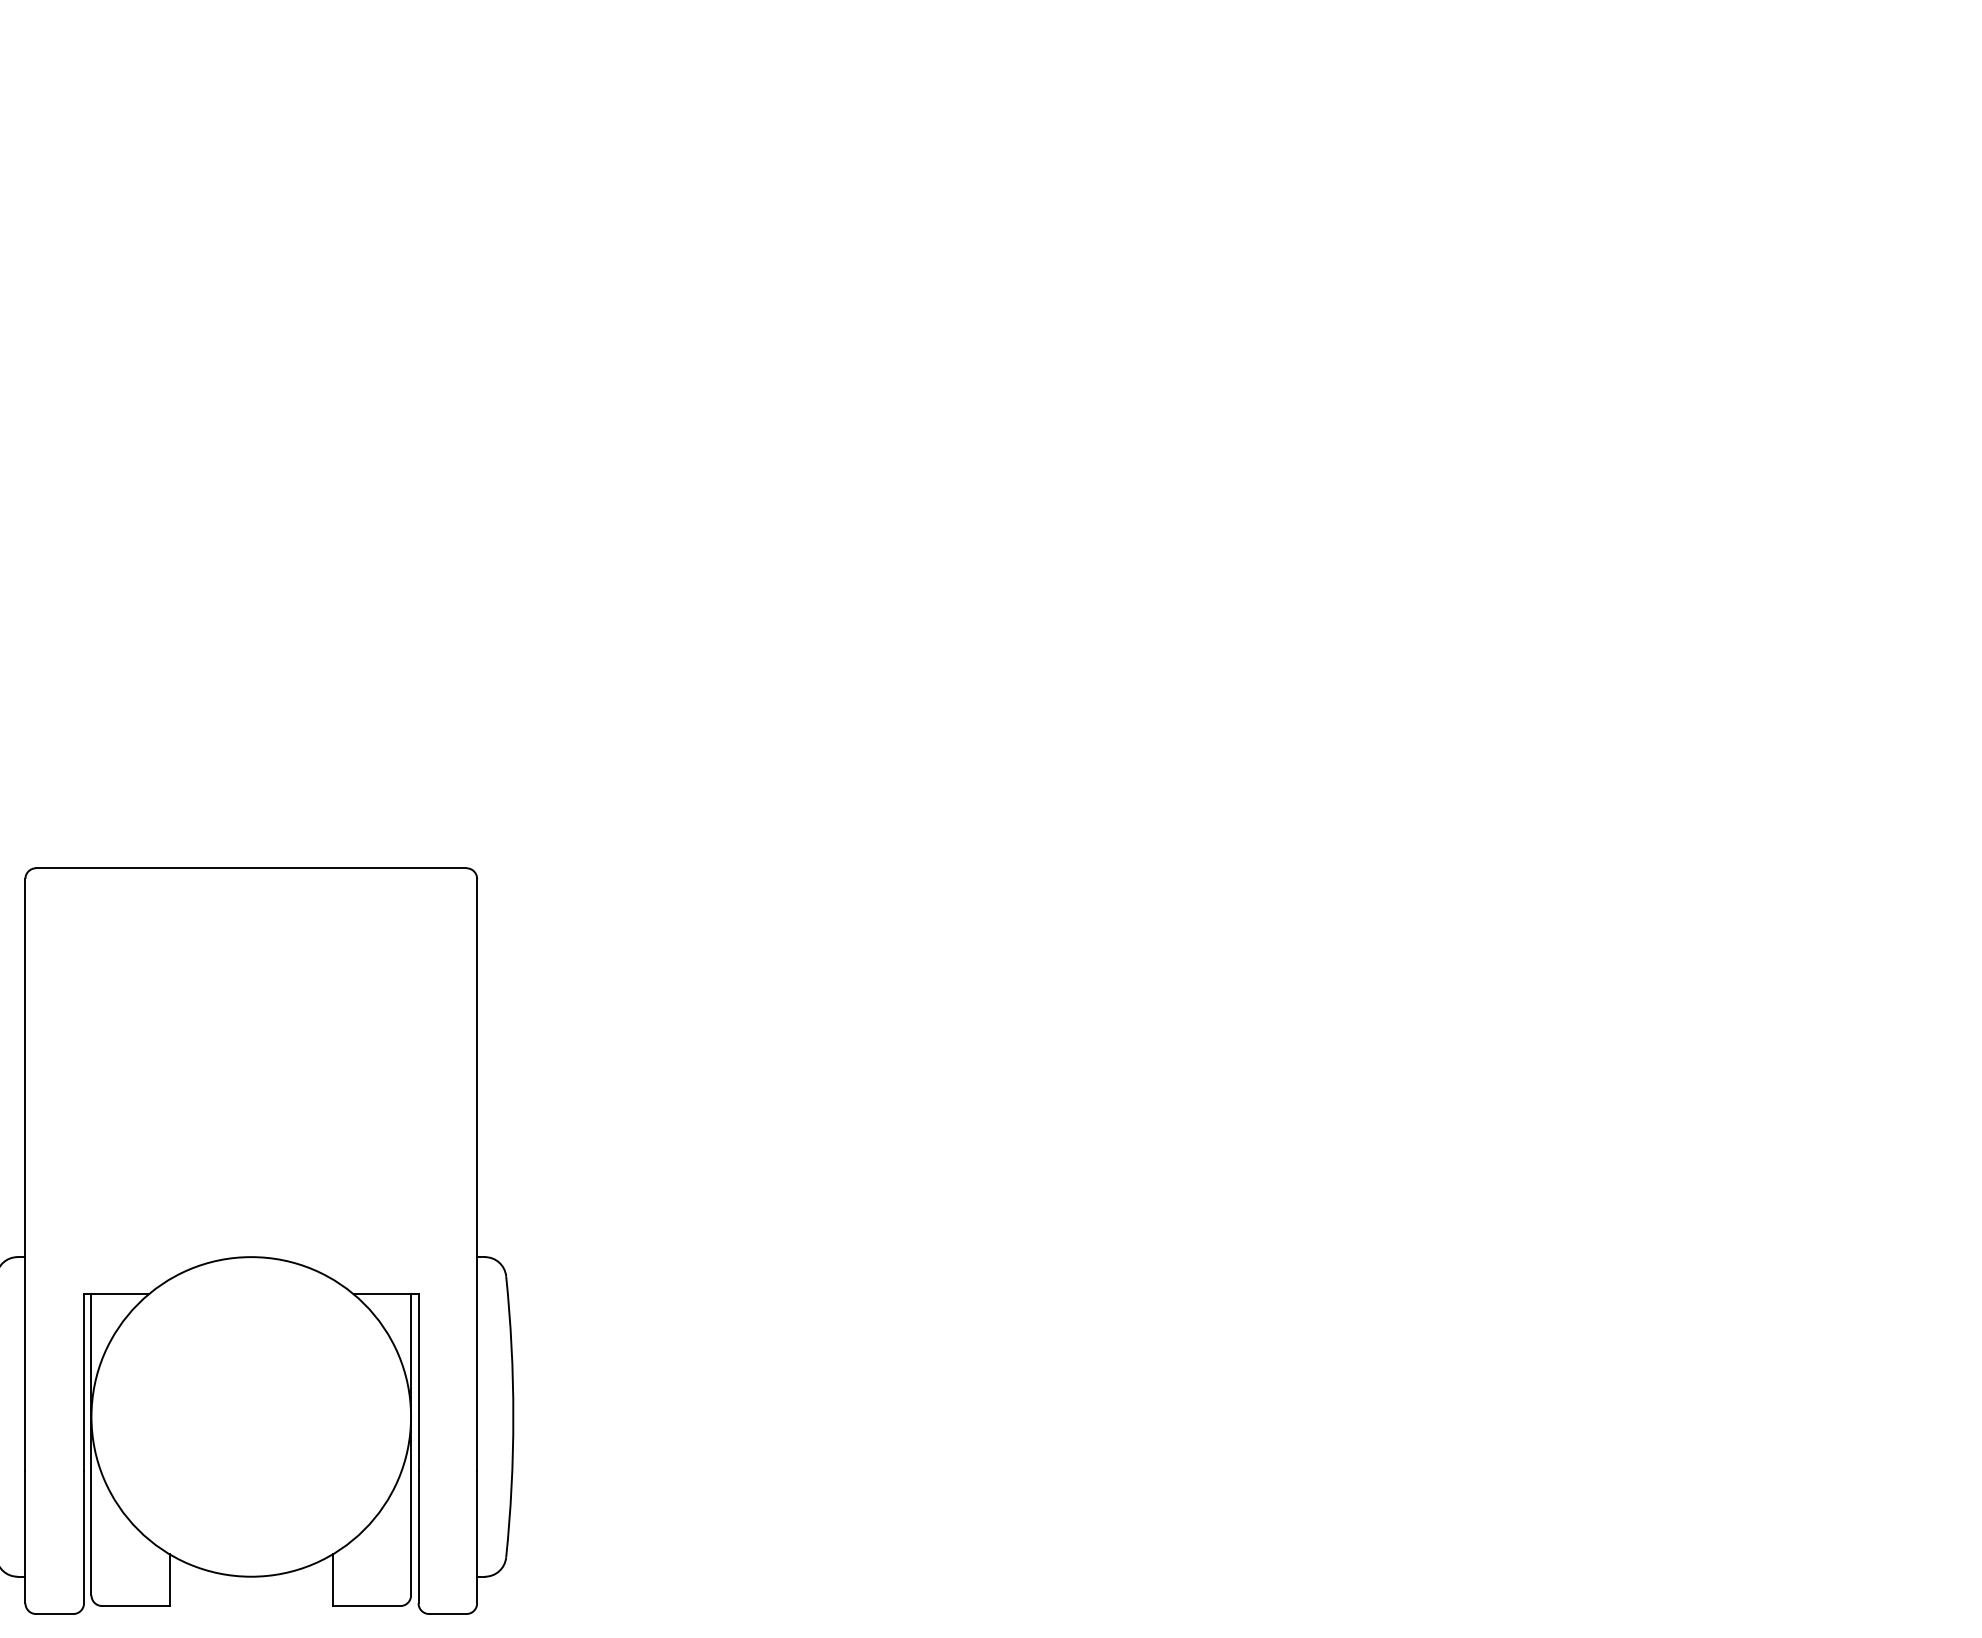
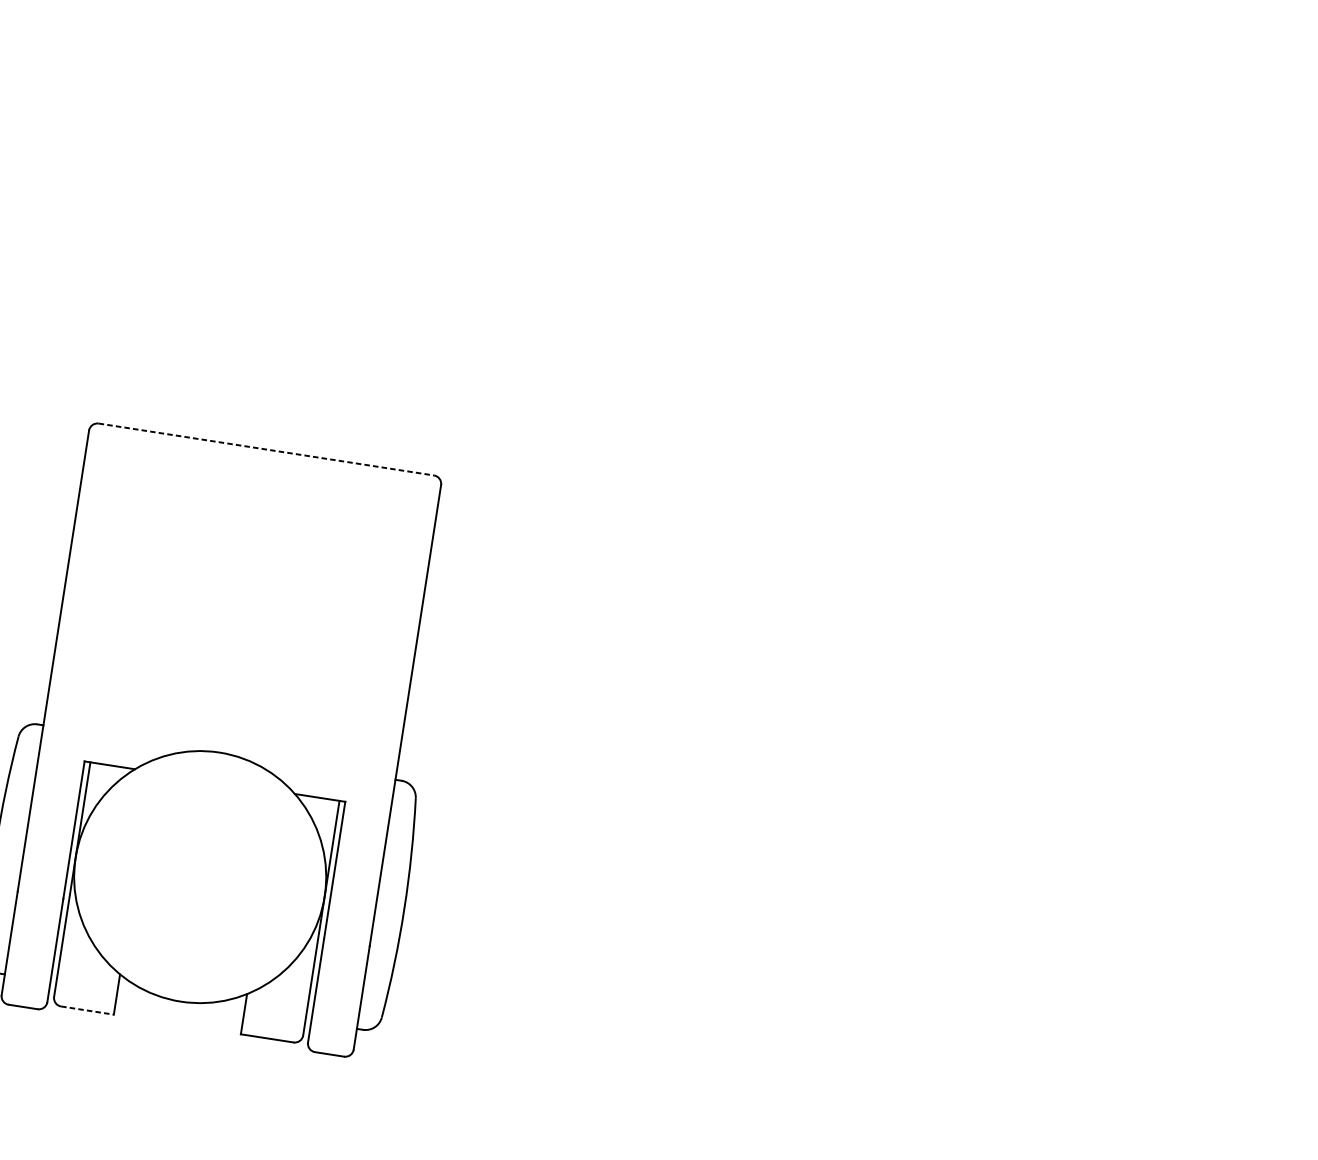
line: (251, 868) -> (266, 449), solid -> dashed
line: (135, 1606) -> (87, 1010), solid -> dashed

